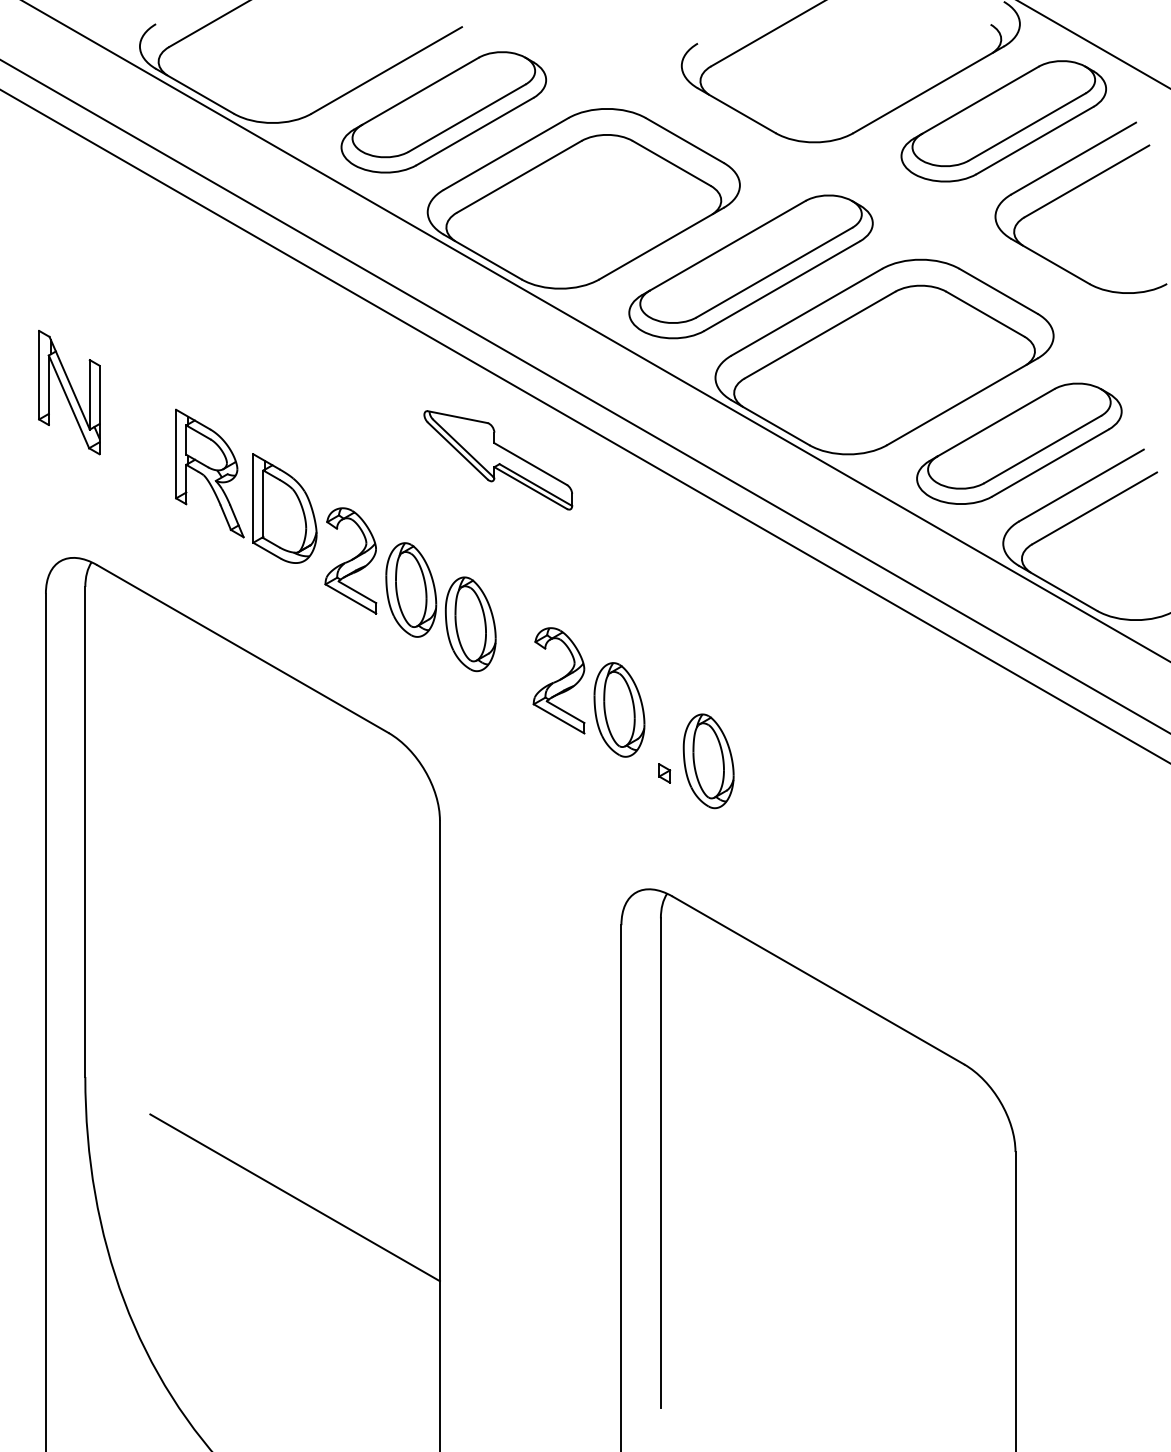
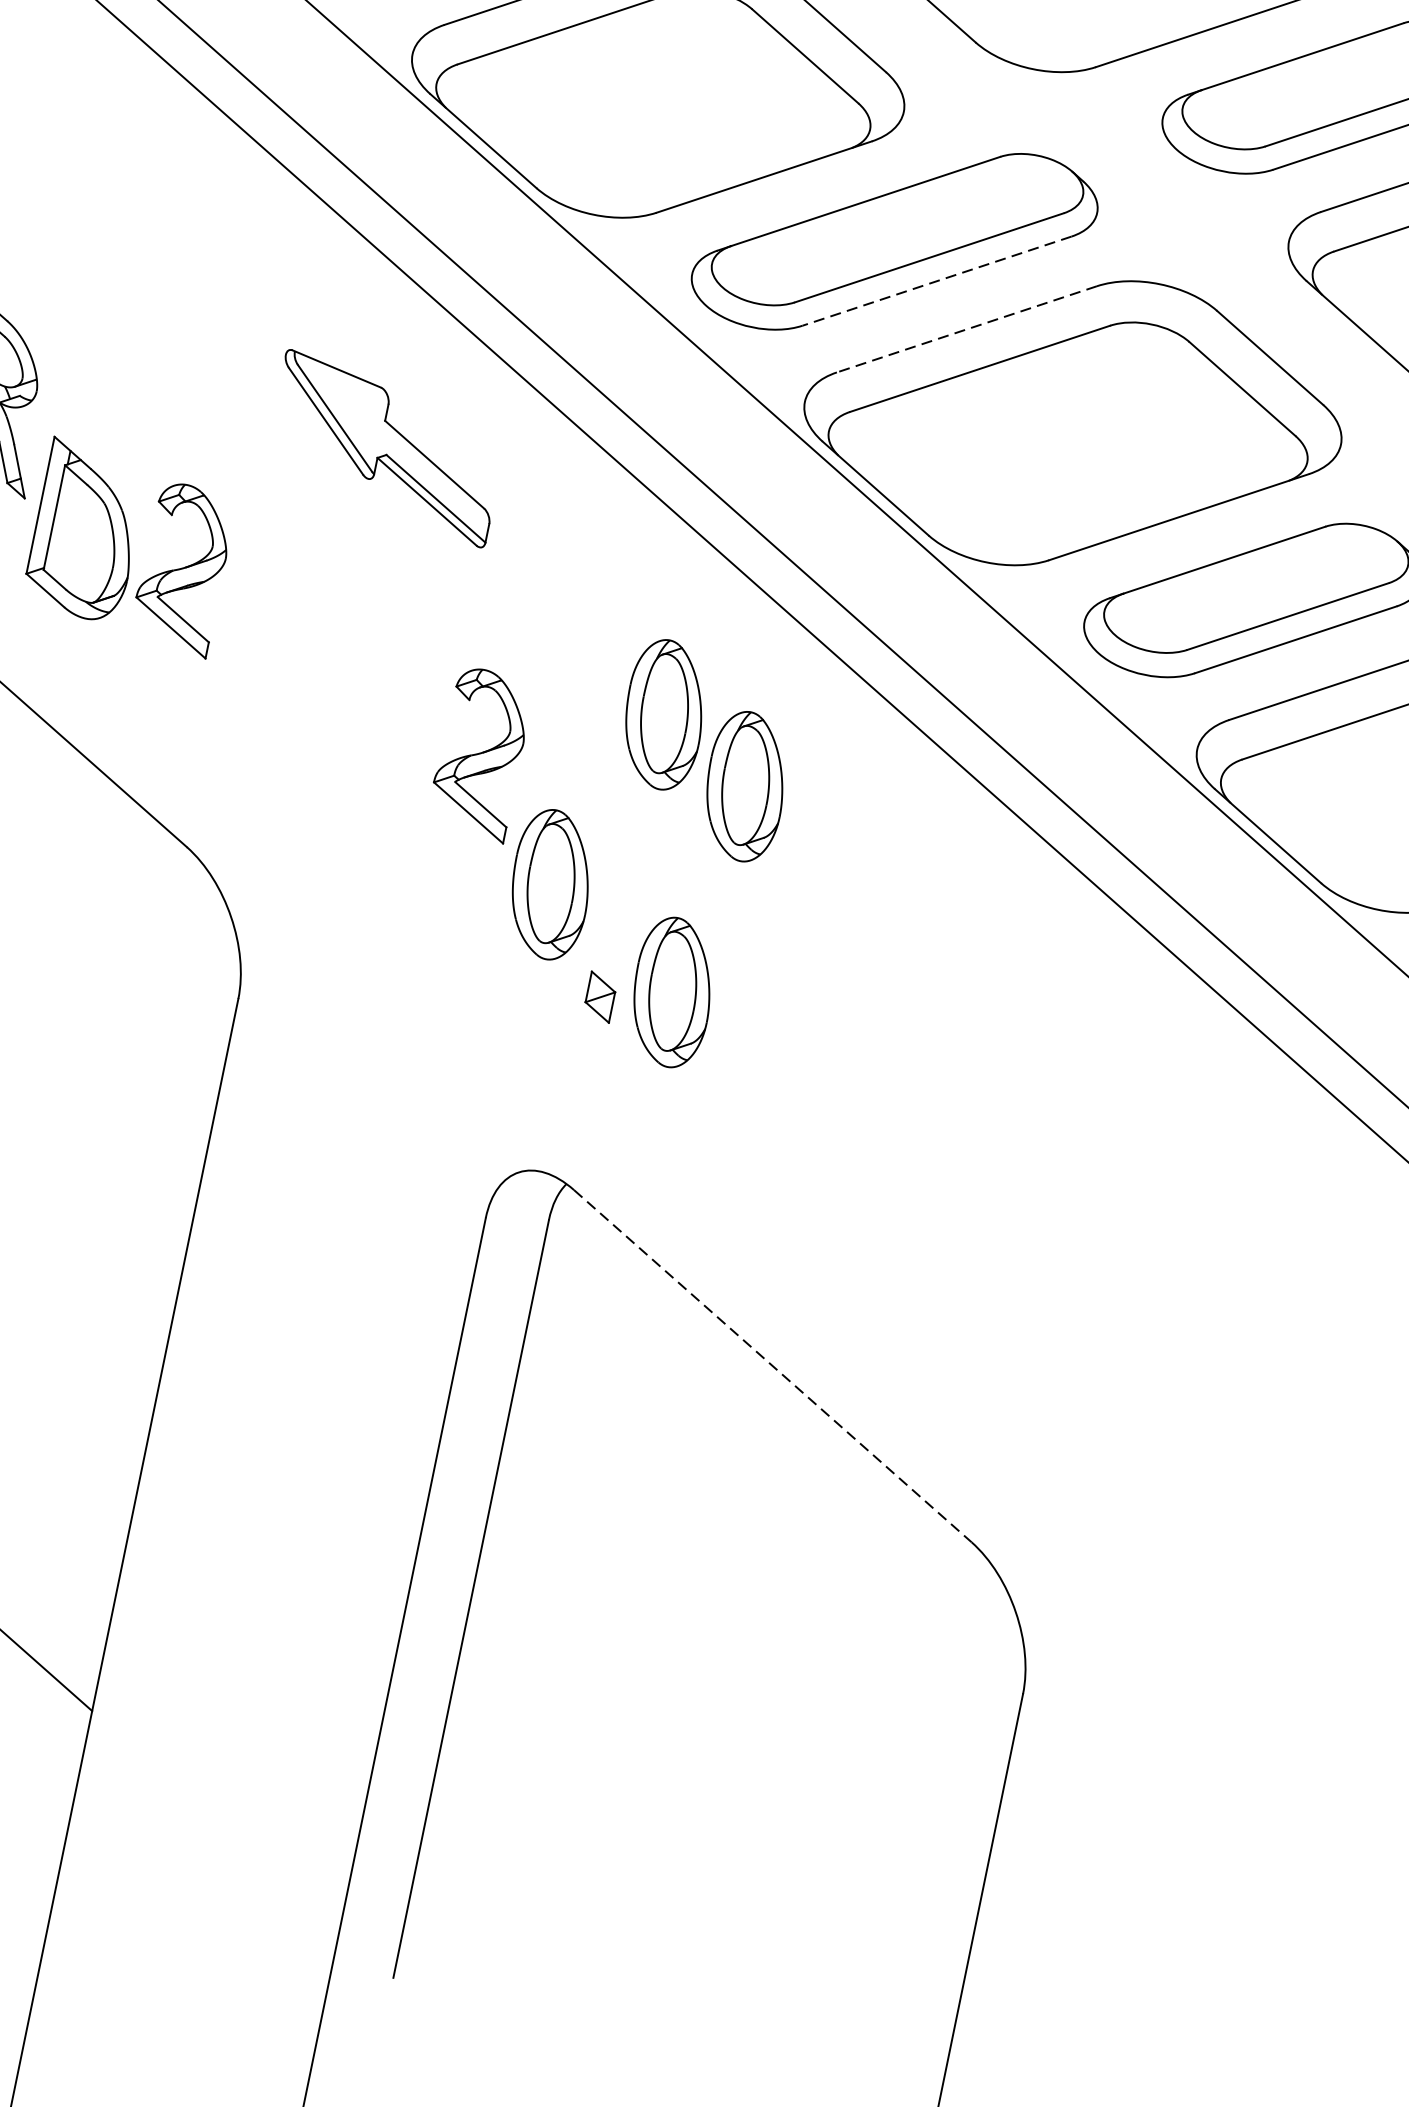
line: (782, 286) -> (937, 281), solid -> dashed
line: (806, 312) -> (966, 329), solid -> dashed
part: (498, 460) -> (385, 448), moved
part: (284, 508) -> (85, 530), moved
part: (440, 607) -> (704, 751), moved
part: (558, 680) -> (479, 753), moved
part: (664, 773) -> (600, 997), size x1.6
line: (818, 980) -> (772, 1366), solid -> dashed

